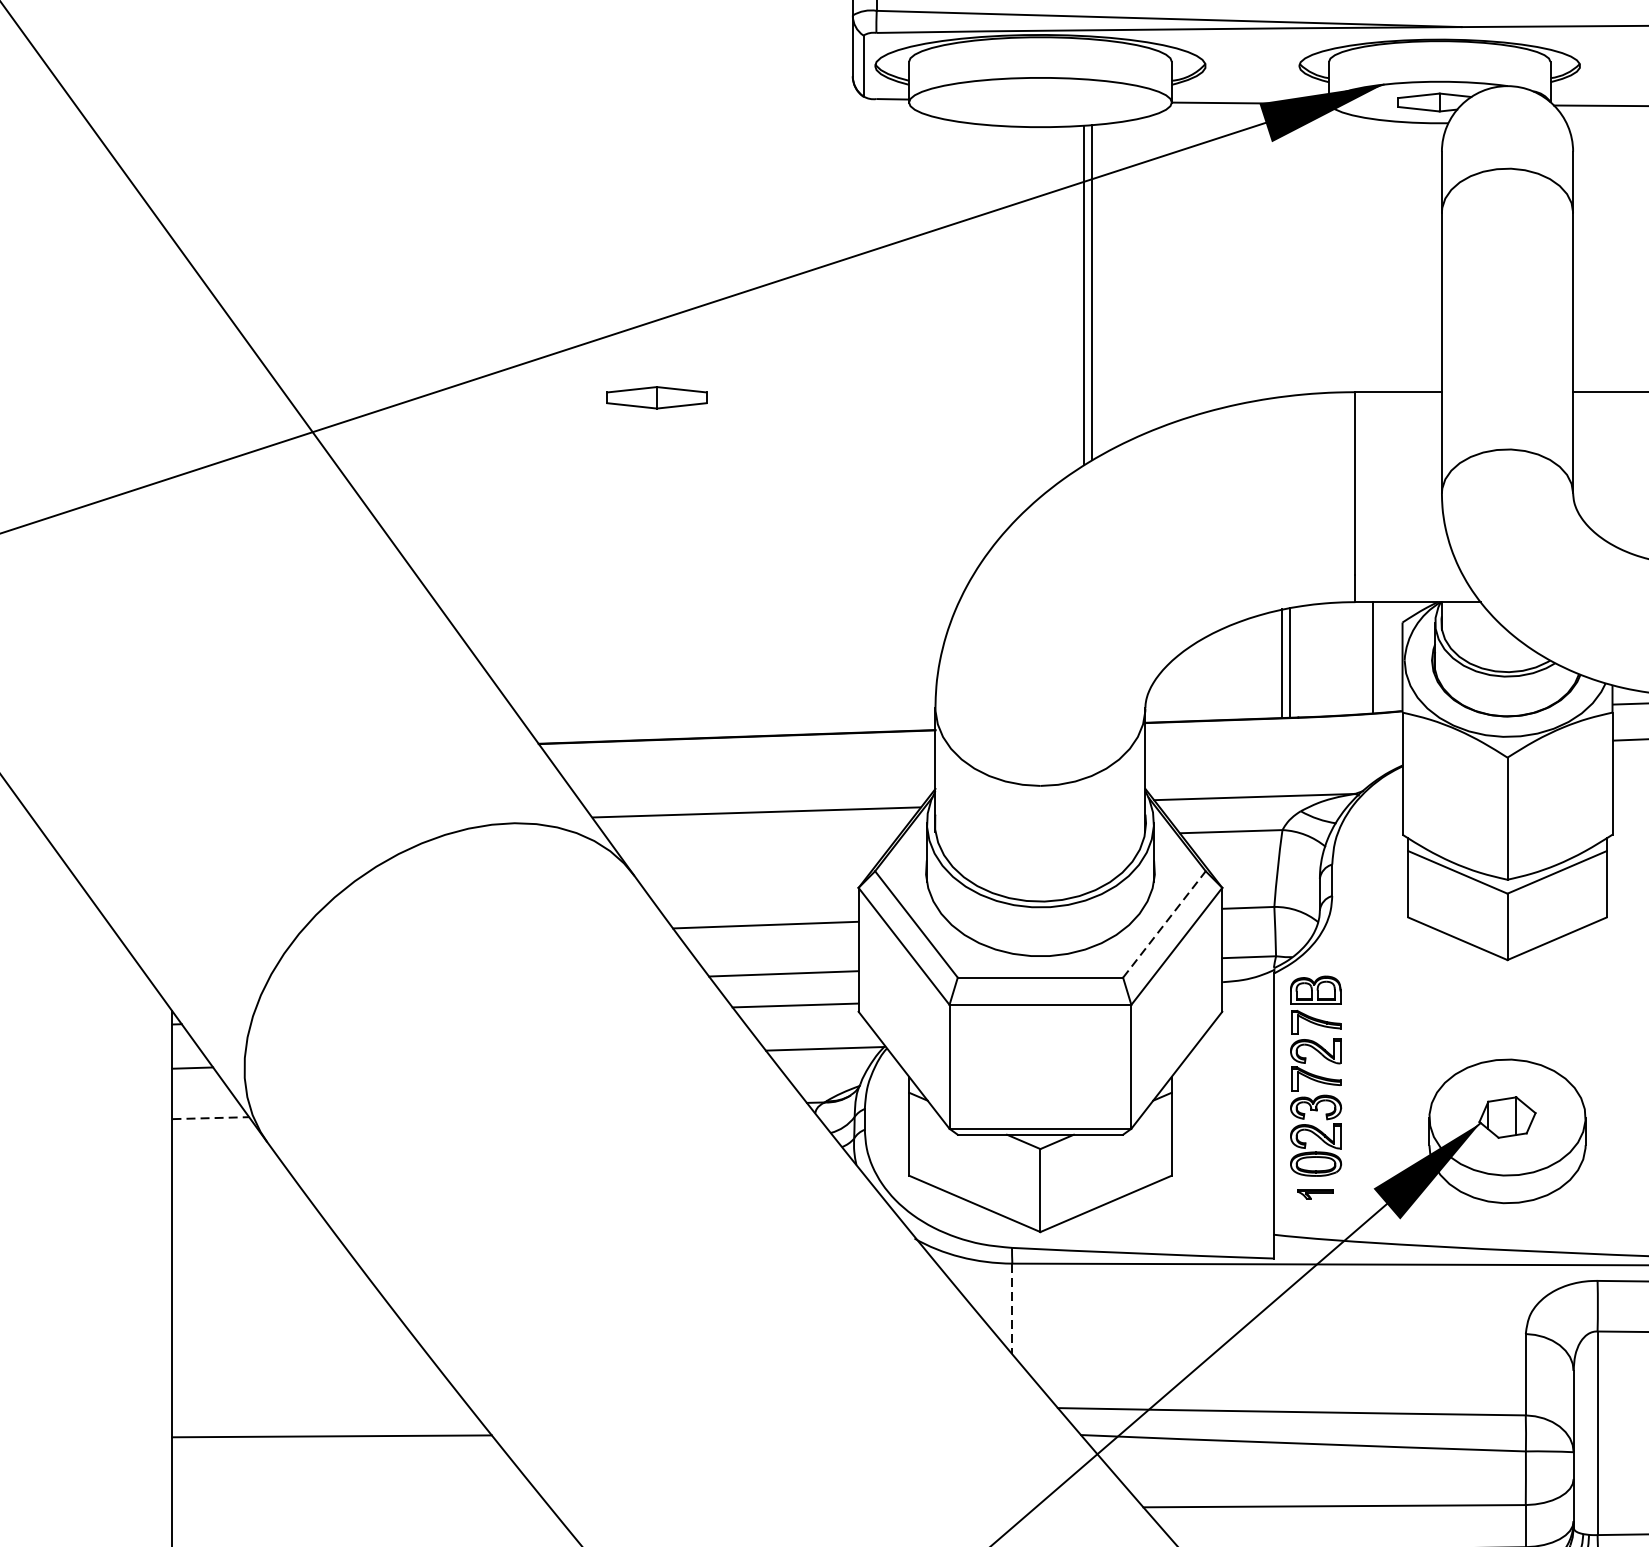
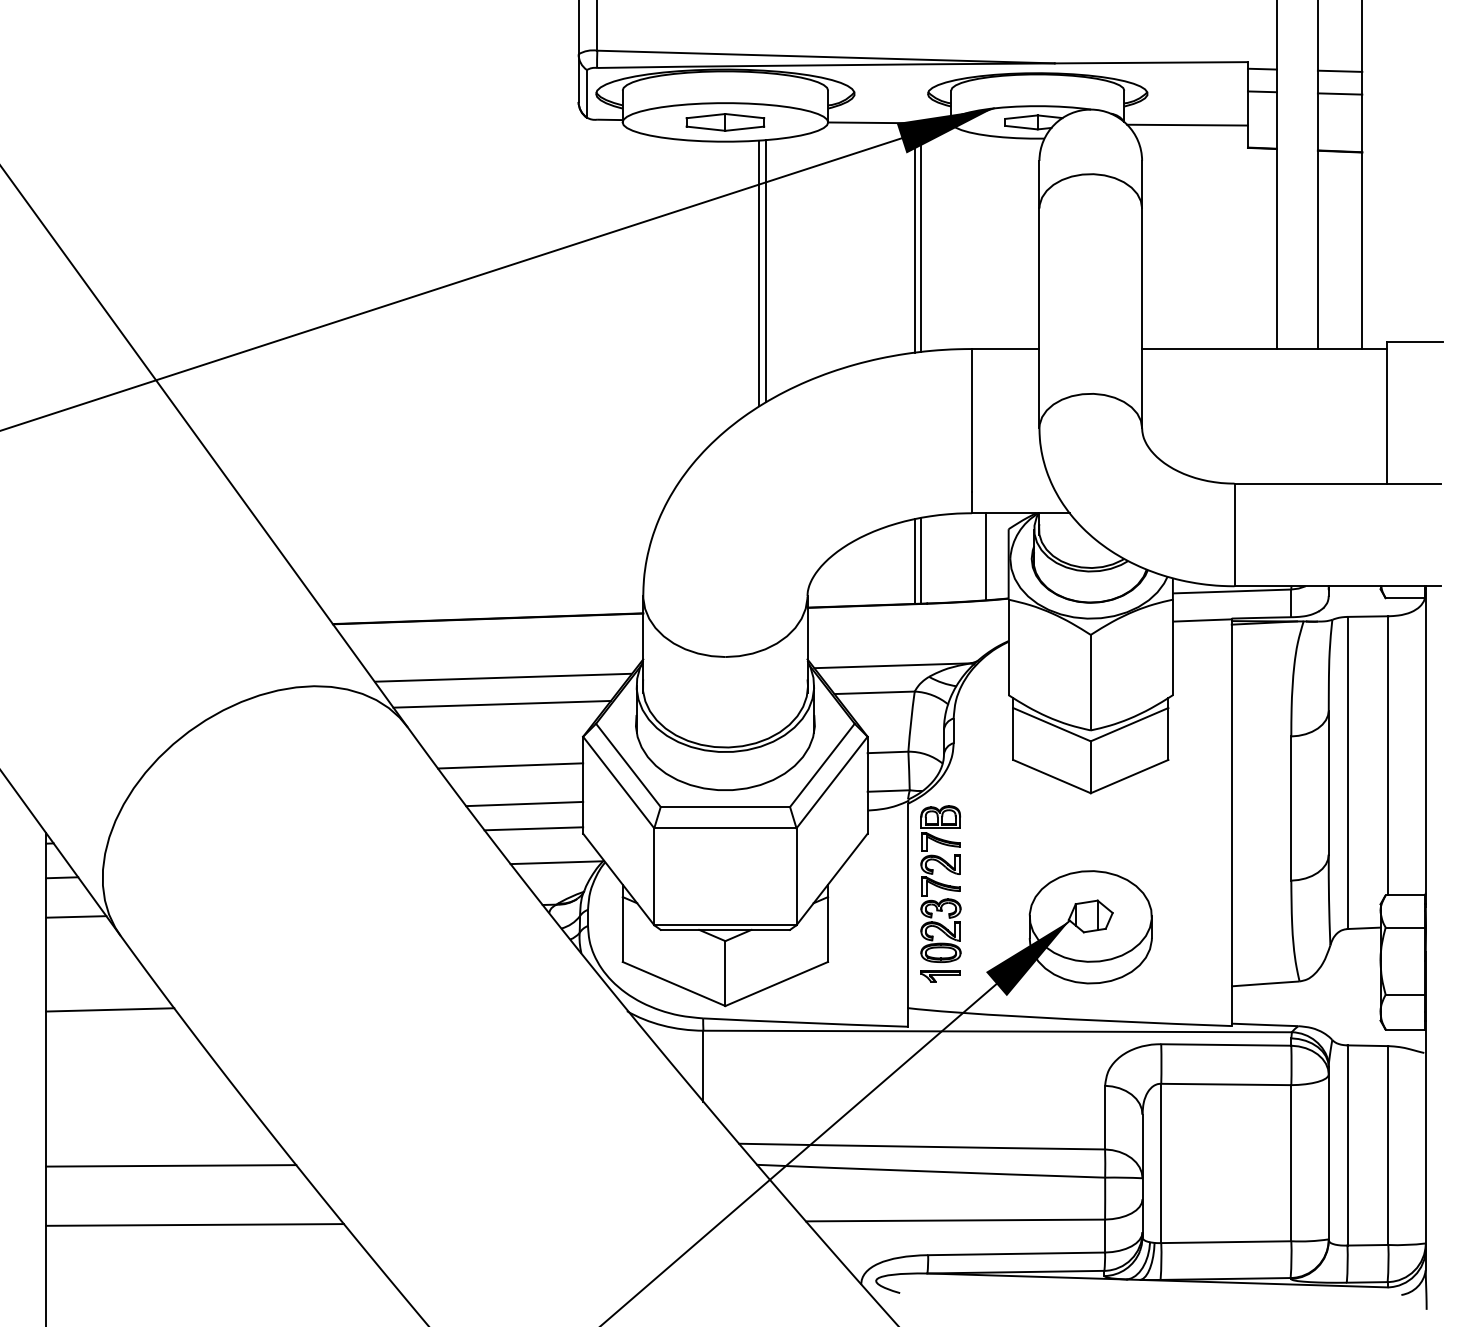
line: (1282, 249) -> (914, 237), added
line: (1289, 249) -> (920, 237), added
part: (657, 397) -> (725, 122), moved
line: (754, 845) -> (501, 703), added
line: (1164, 924) -> (822, 765), dashed -> solid
line: (210, 1117) -> (76, 916), dashed -> solid
part: (1315, 1194) -> (940, 976), size x1.43
line: (254, 1236) -> (110, 1009), added
line: (1012, 1309) -> (703, 1066), dashed -> solid
line: (361, 1511) -> (194, 1224), added

